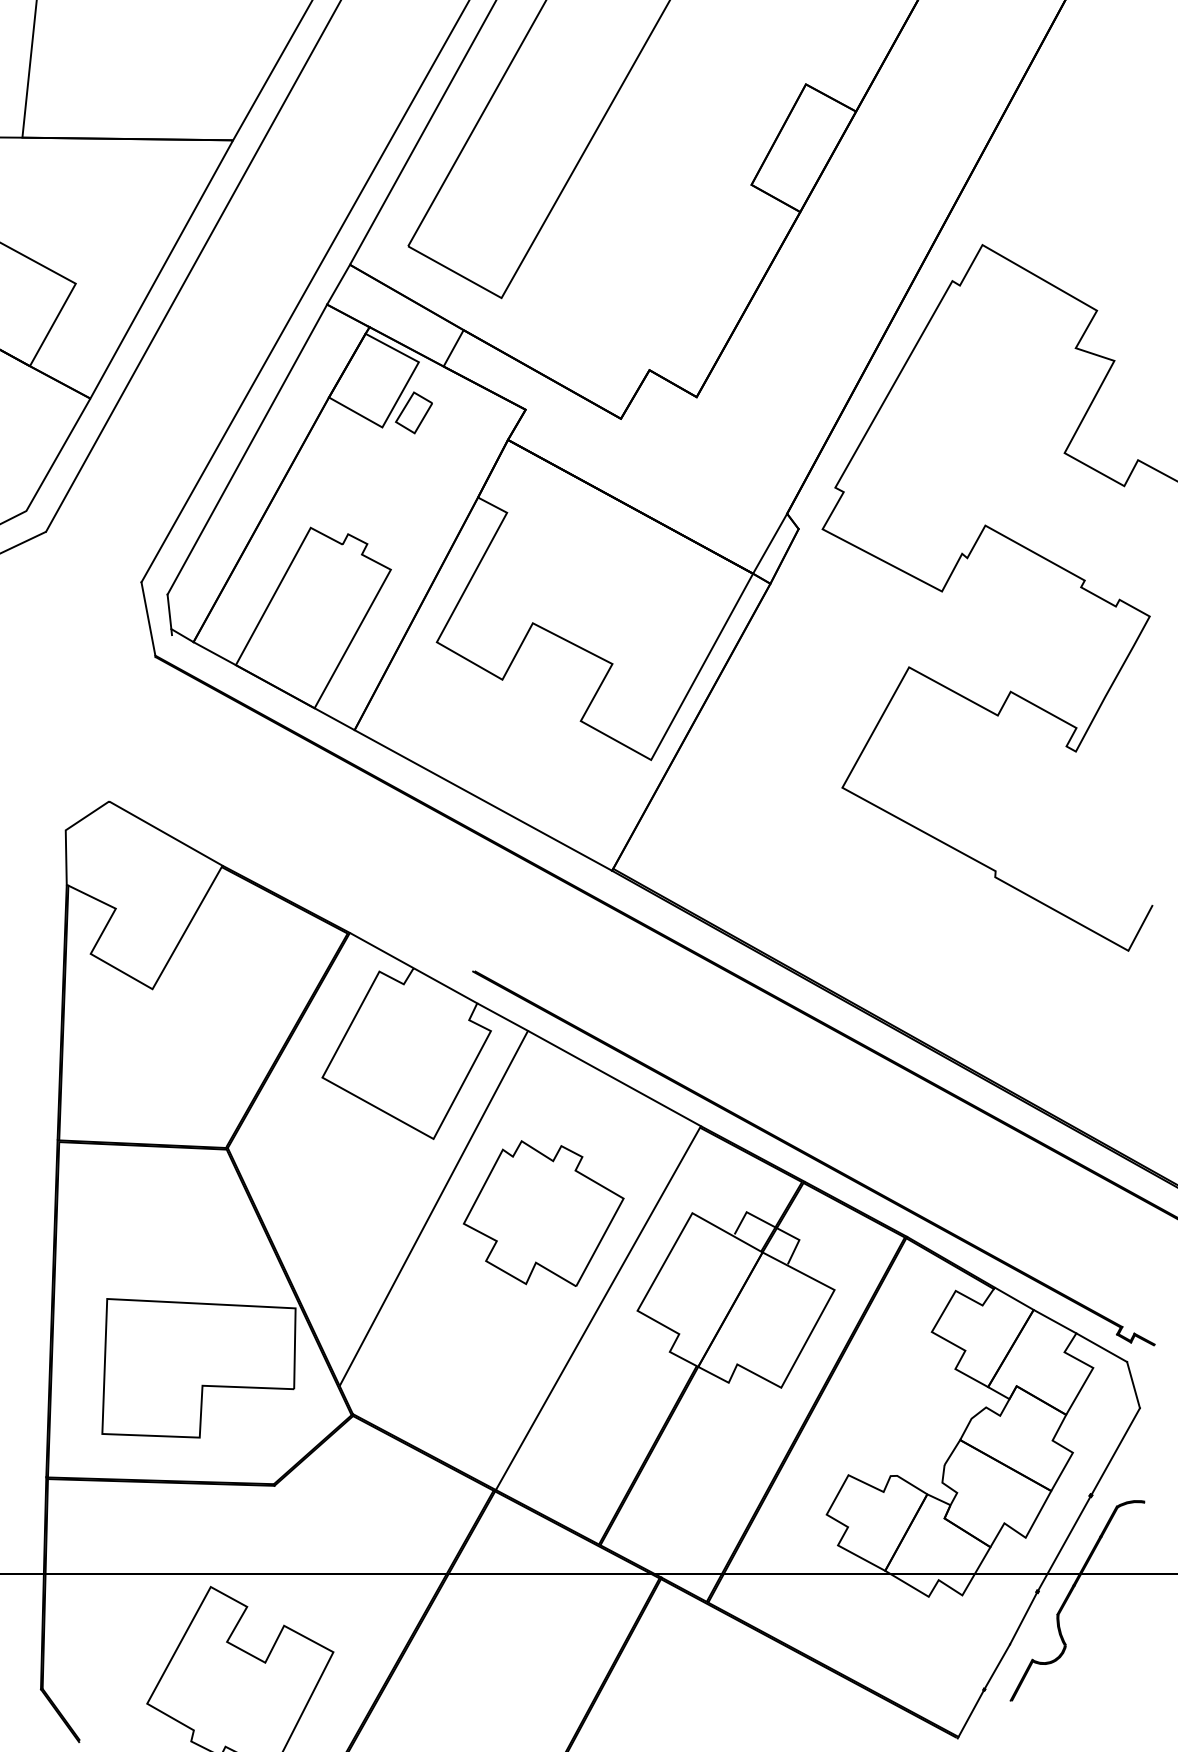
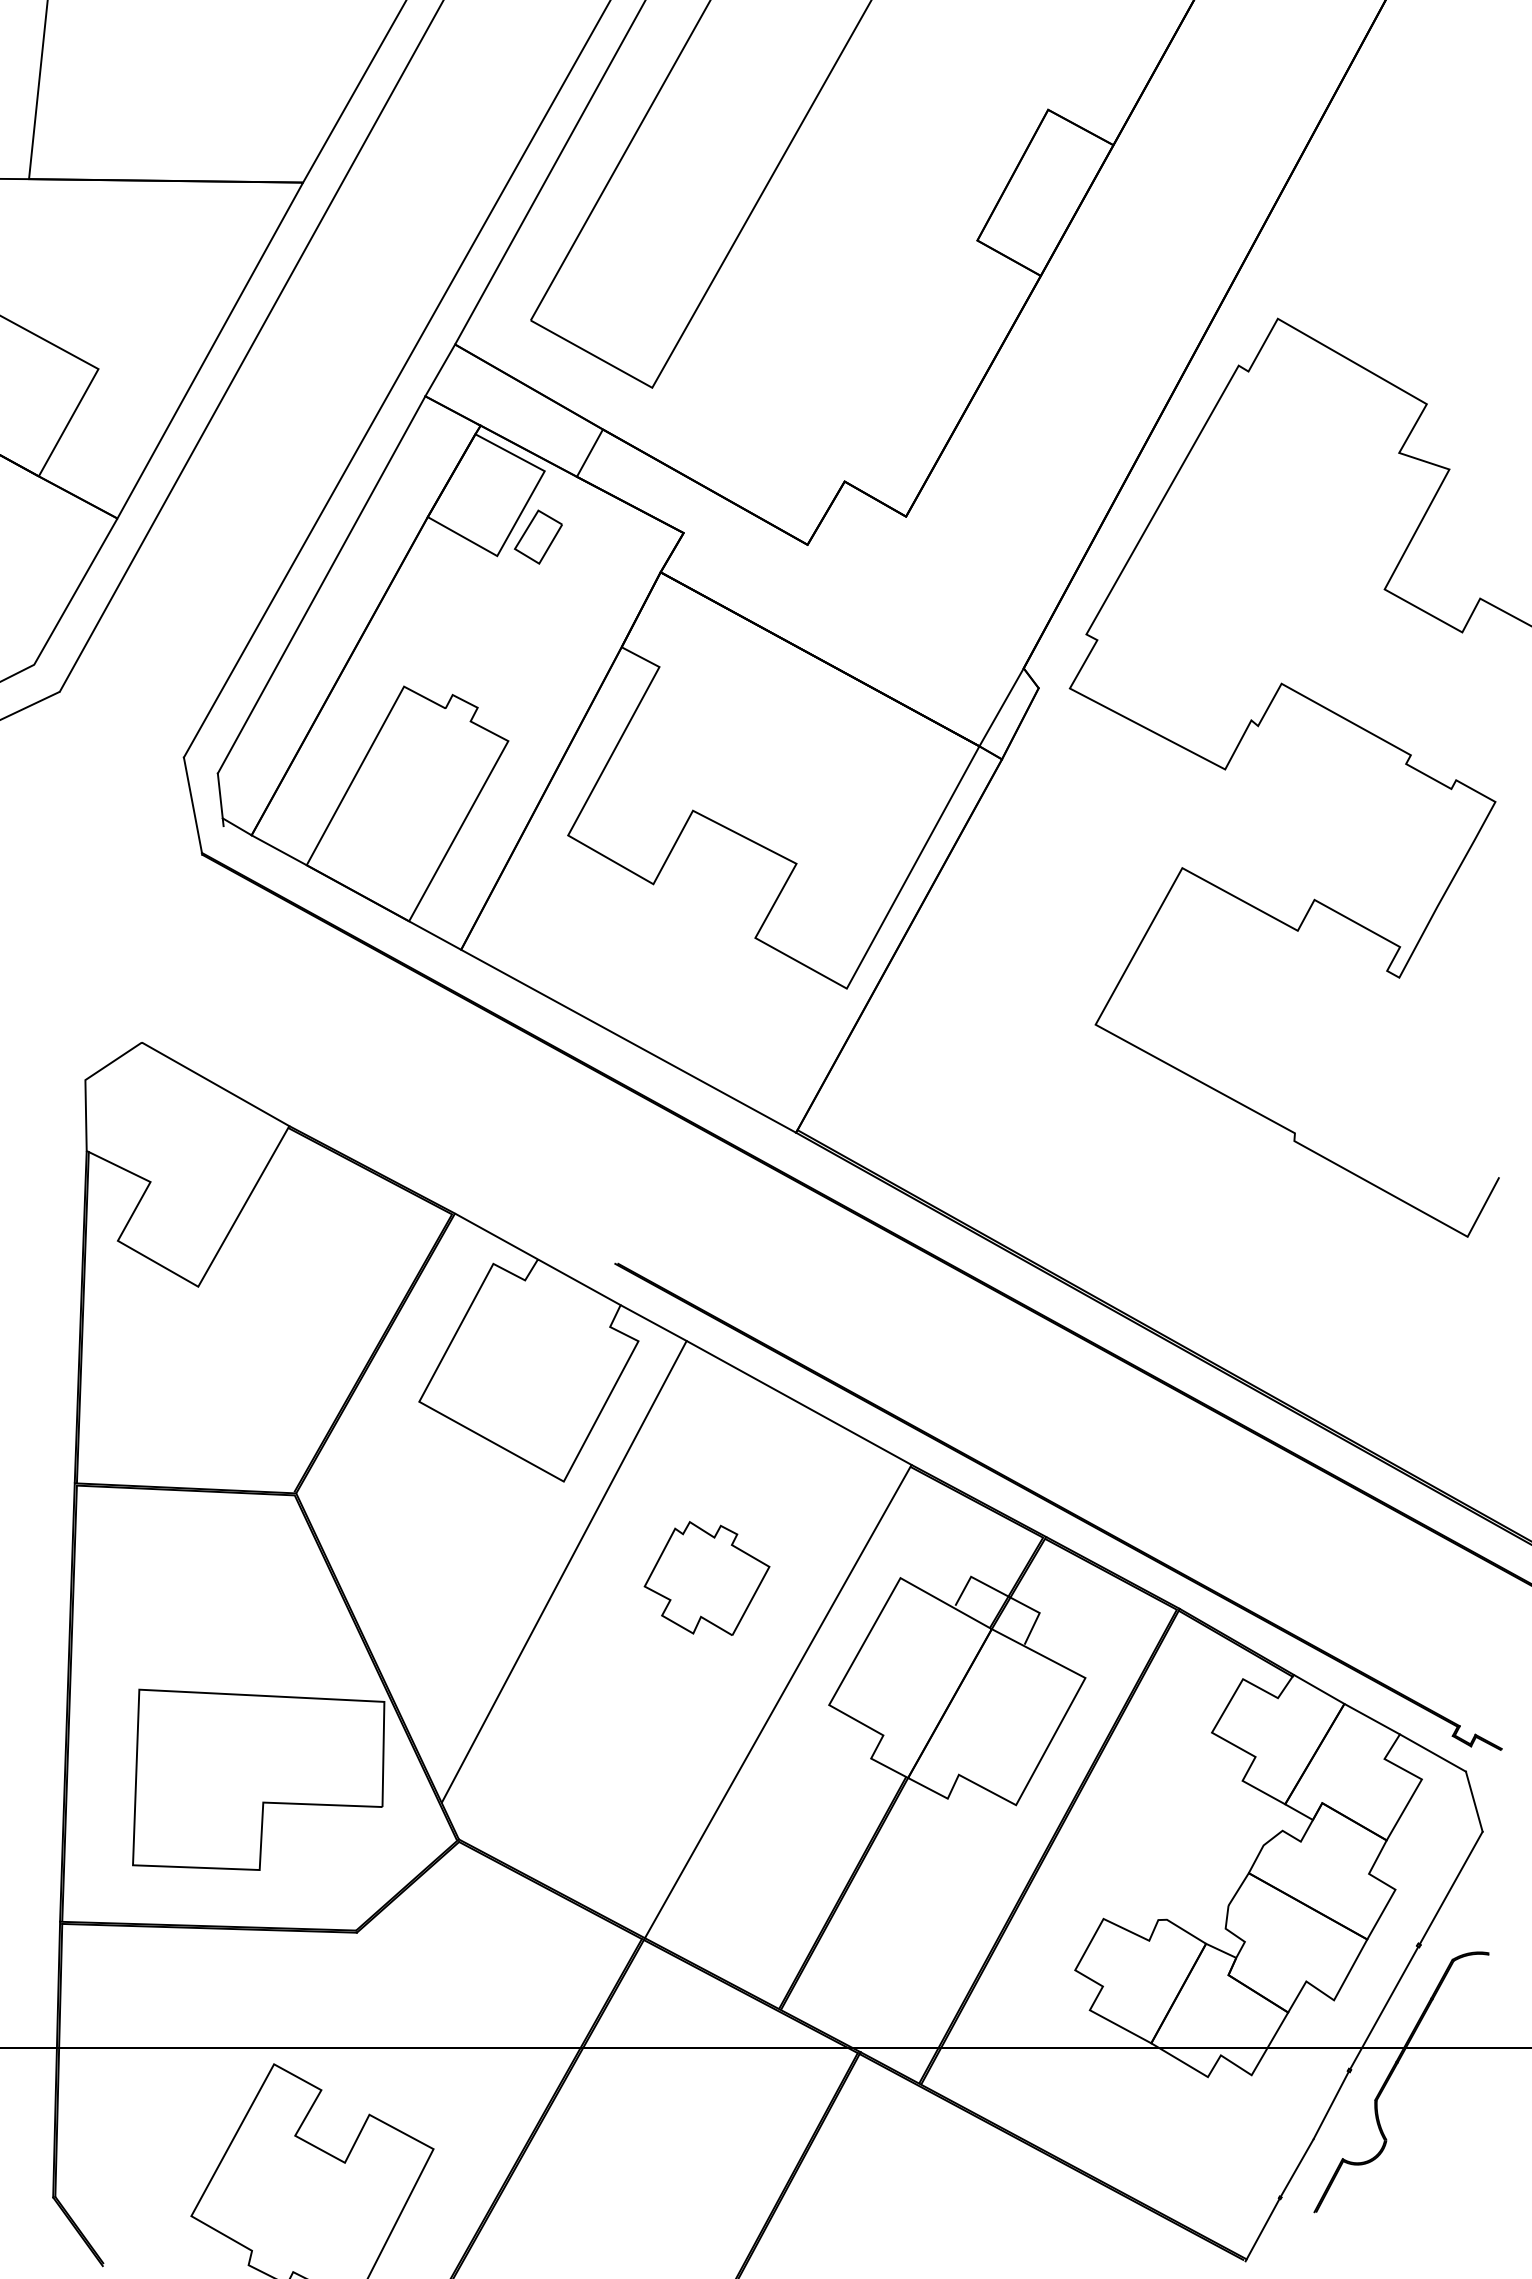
part: (543, 1213) -> (706, 1578), size x0.6

